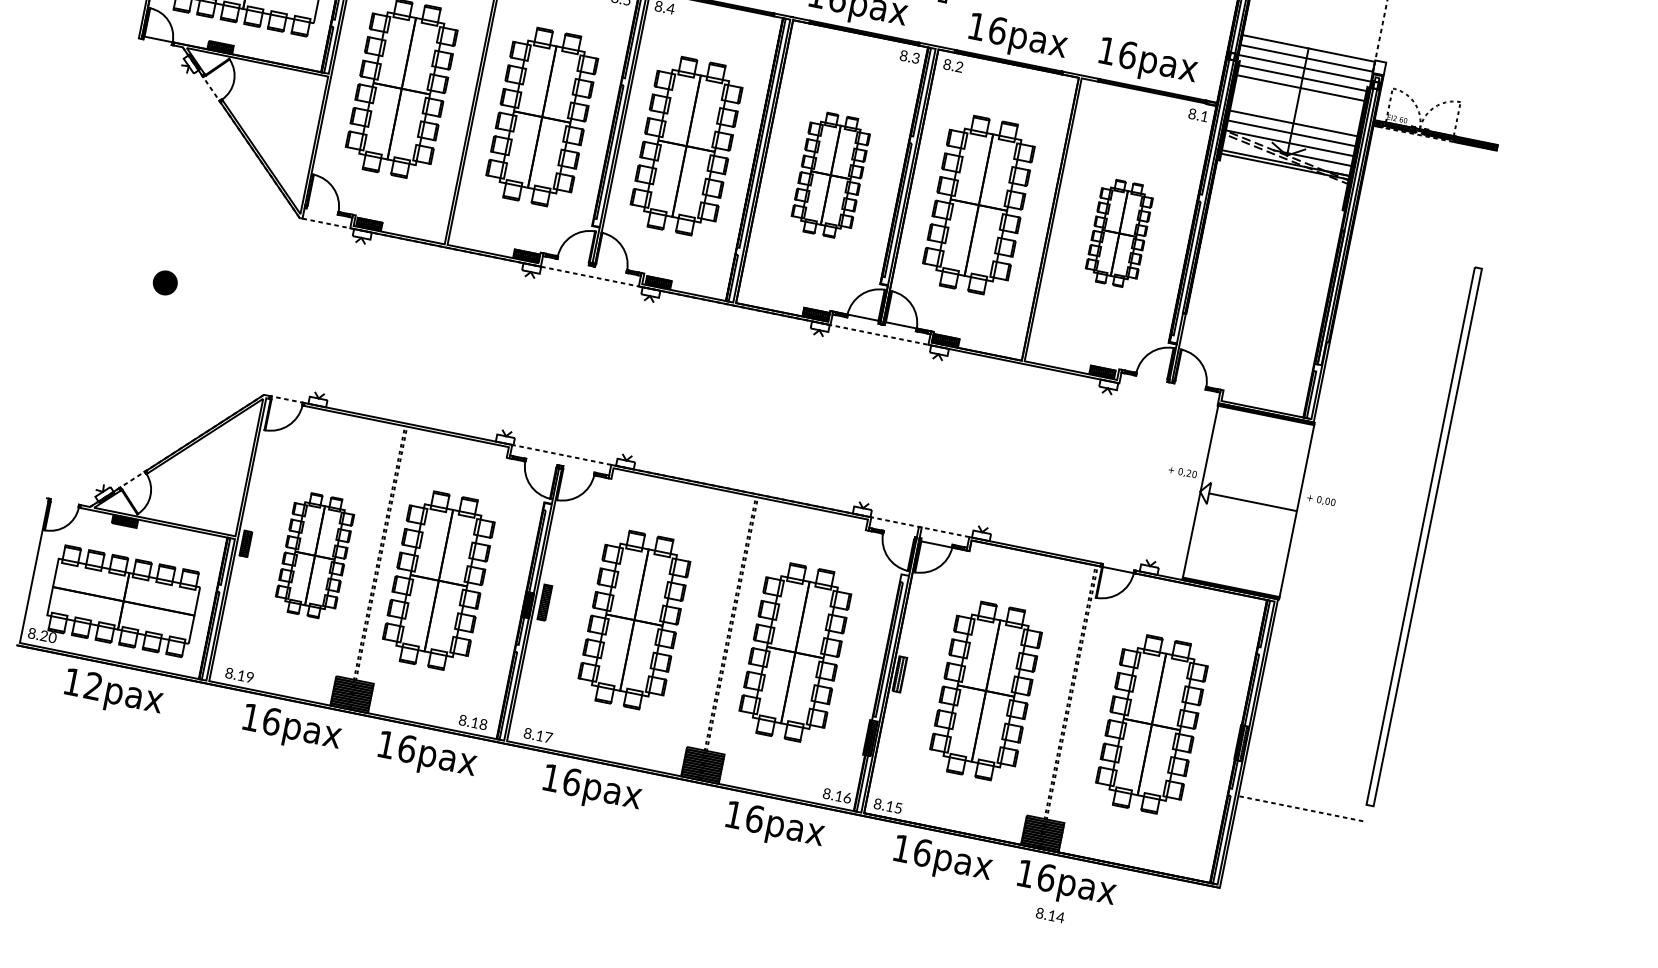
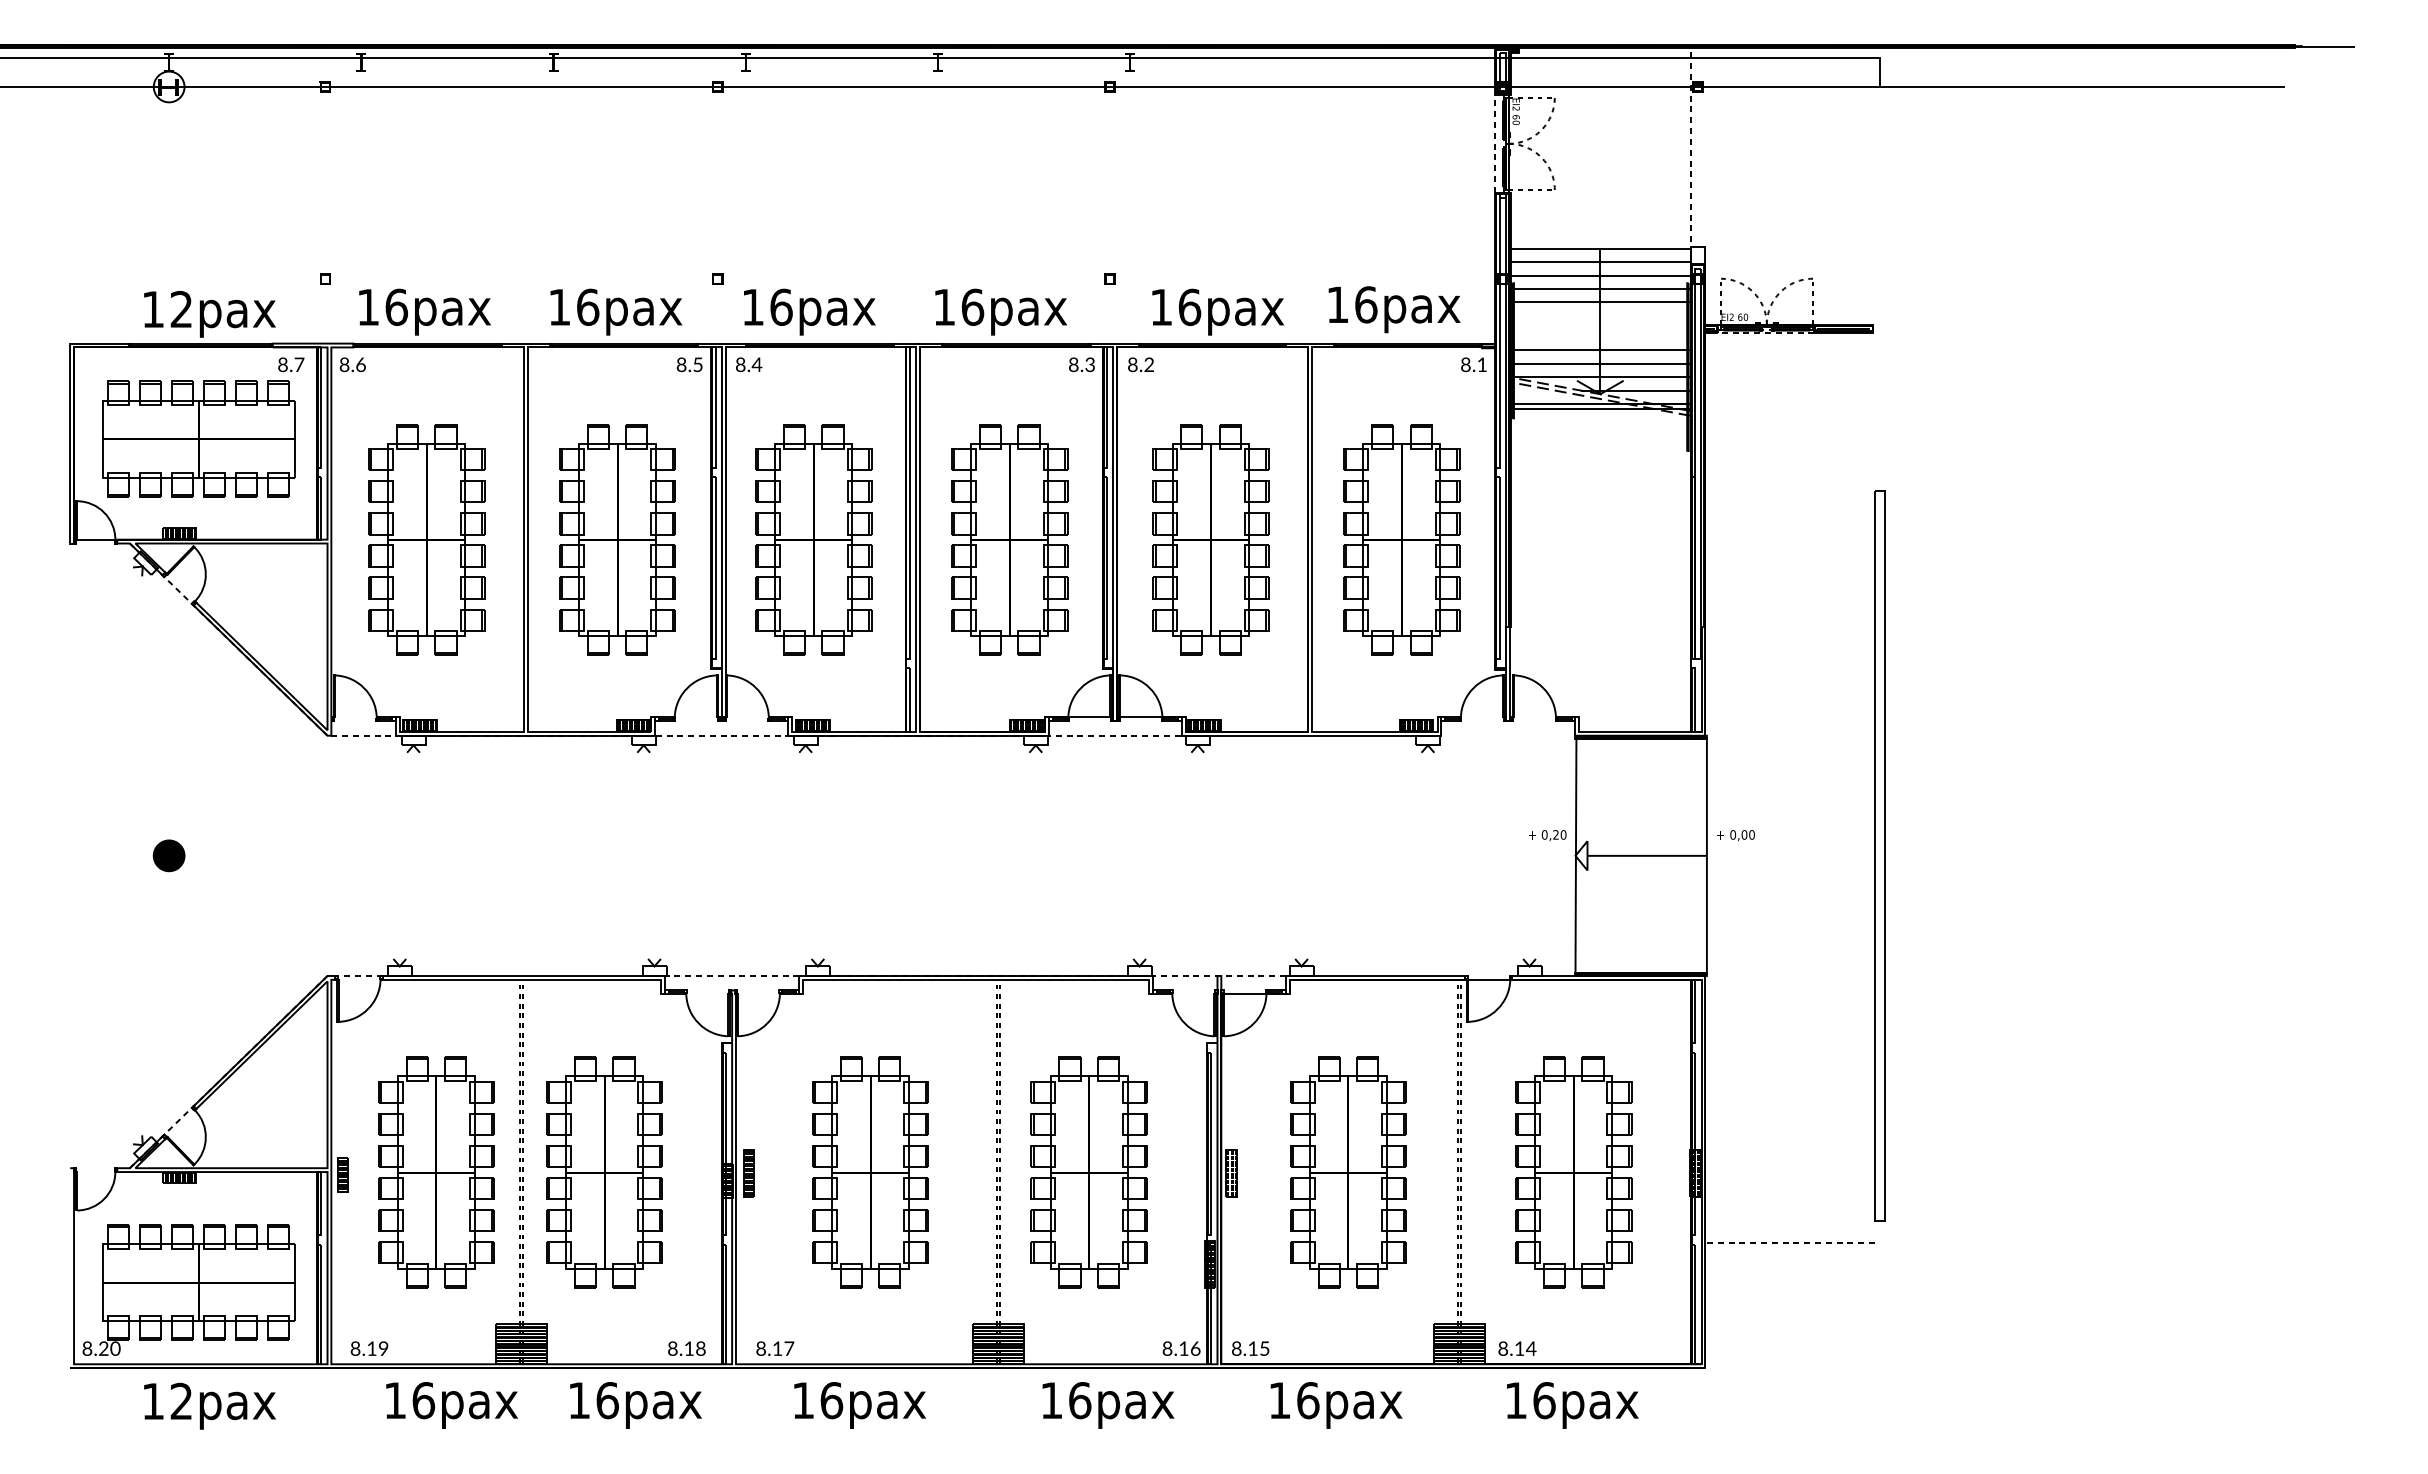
part: (830, 174) -> (1009, 539), size x1.43
part: (1119, 233) -> (1401, 539), size x1.67
part: (315, 555) -> (436, 1172), size x1.43
text: (1066, 885) -> (1572, 1405), moved
text: (1050, 915) -> (1517, 1348), moved

